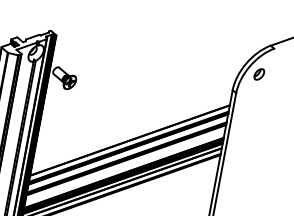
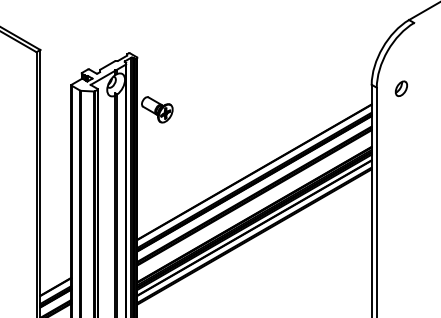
part: (258, 74) -> (400, 88), moved

